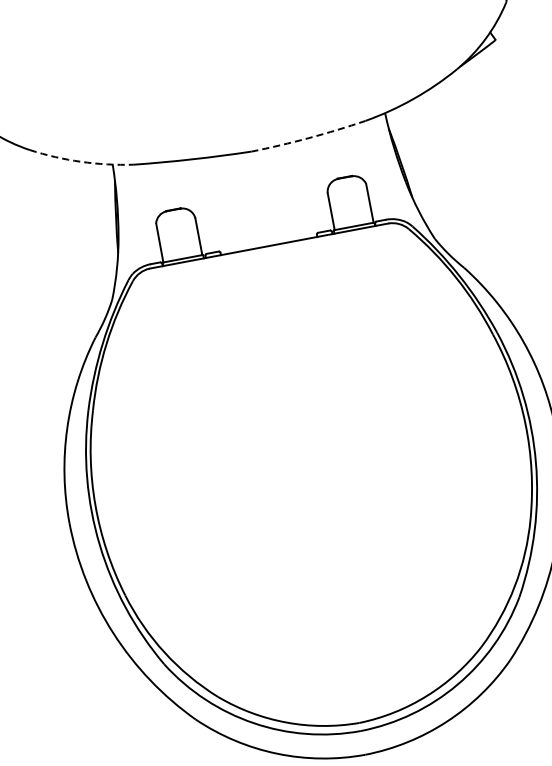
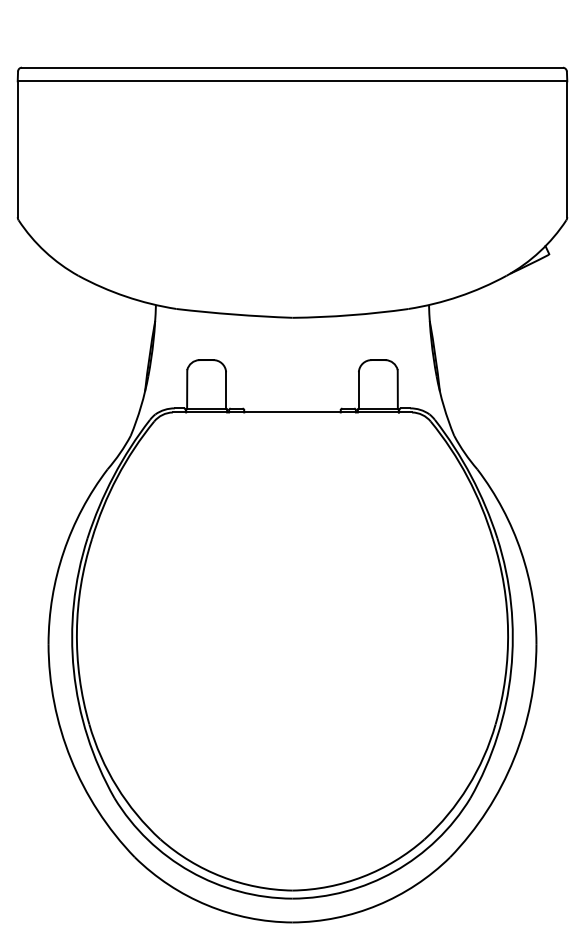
arc: (308, 138) -> (350, 315), dashed -> solid
arc: (80, 161) -> (125, 296), dashed -> solid

